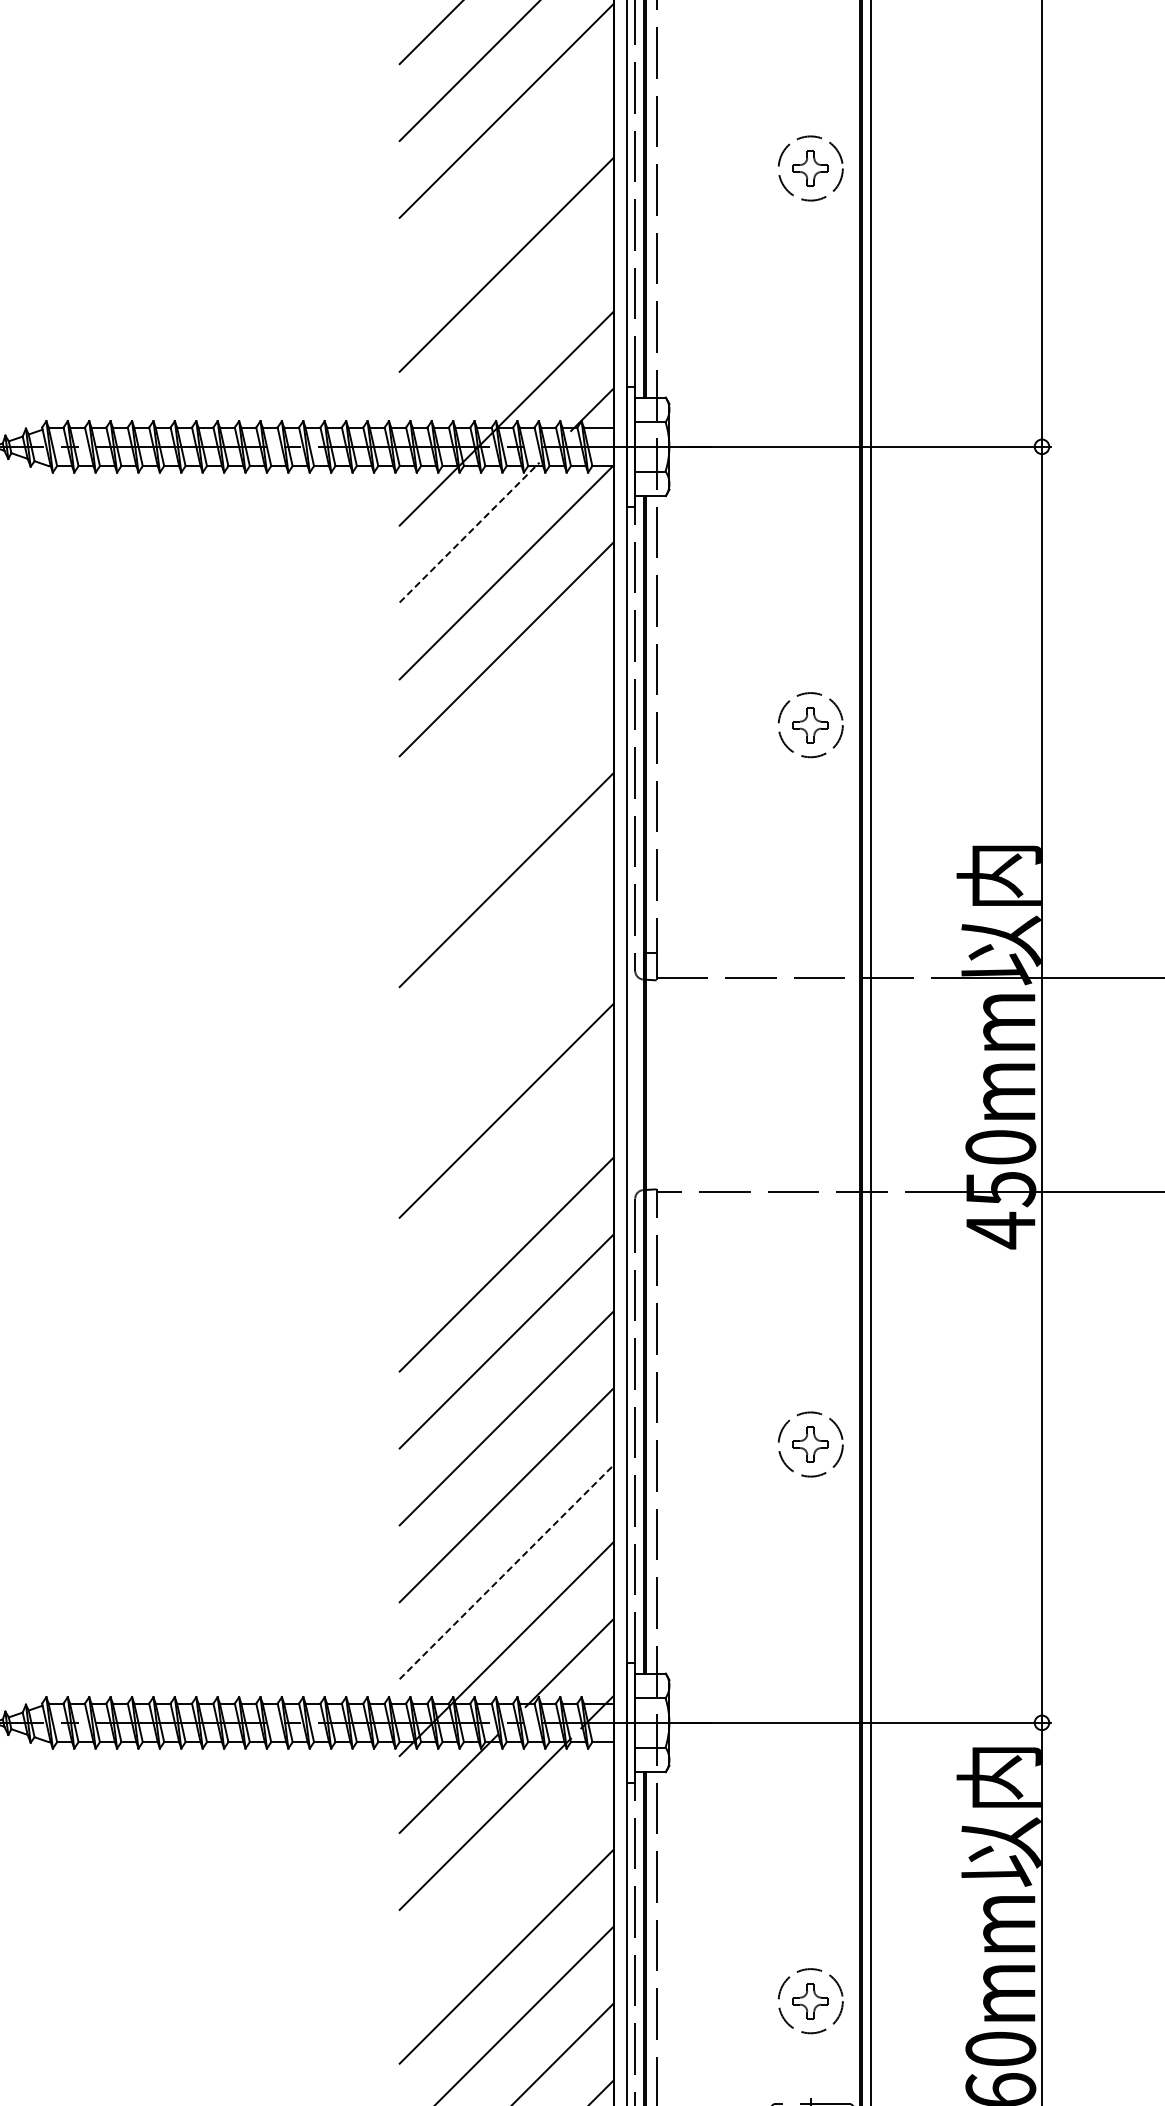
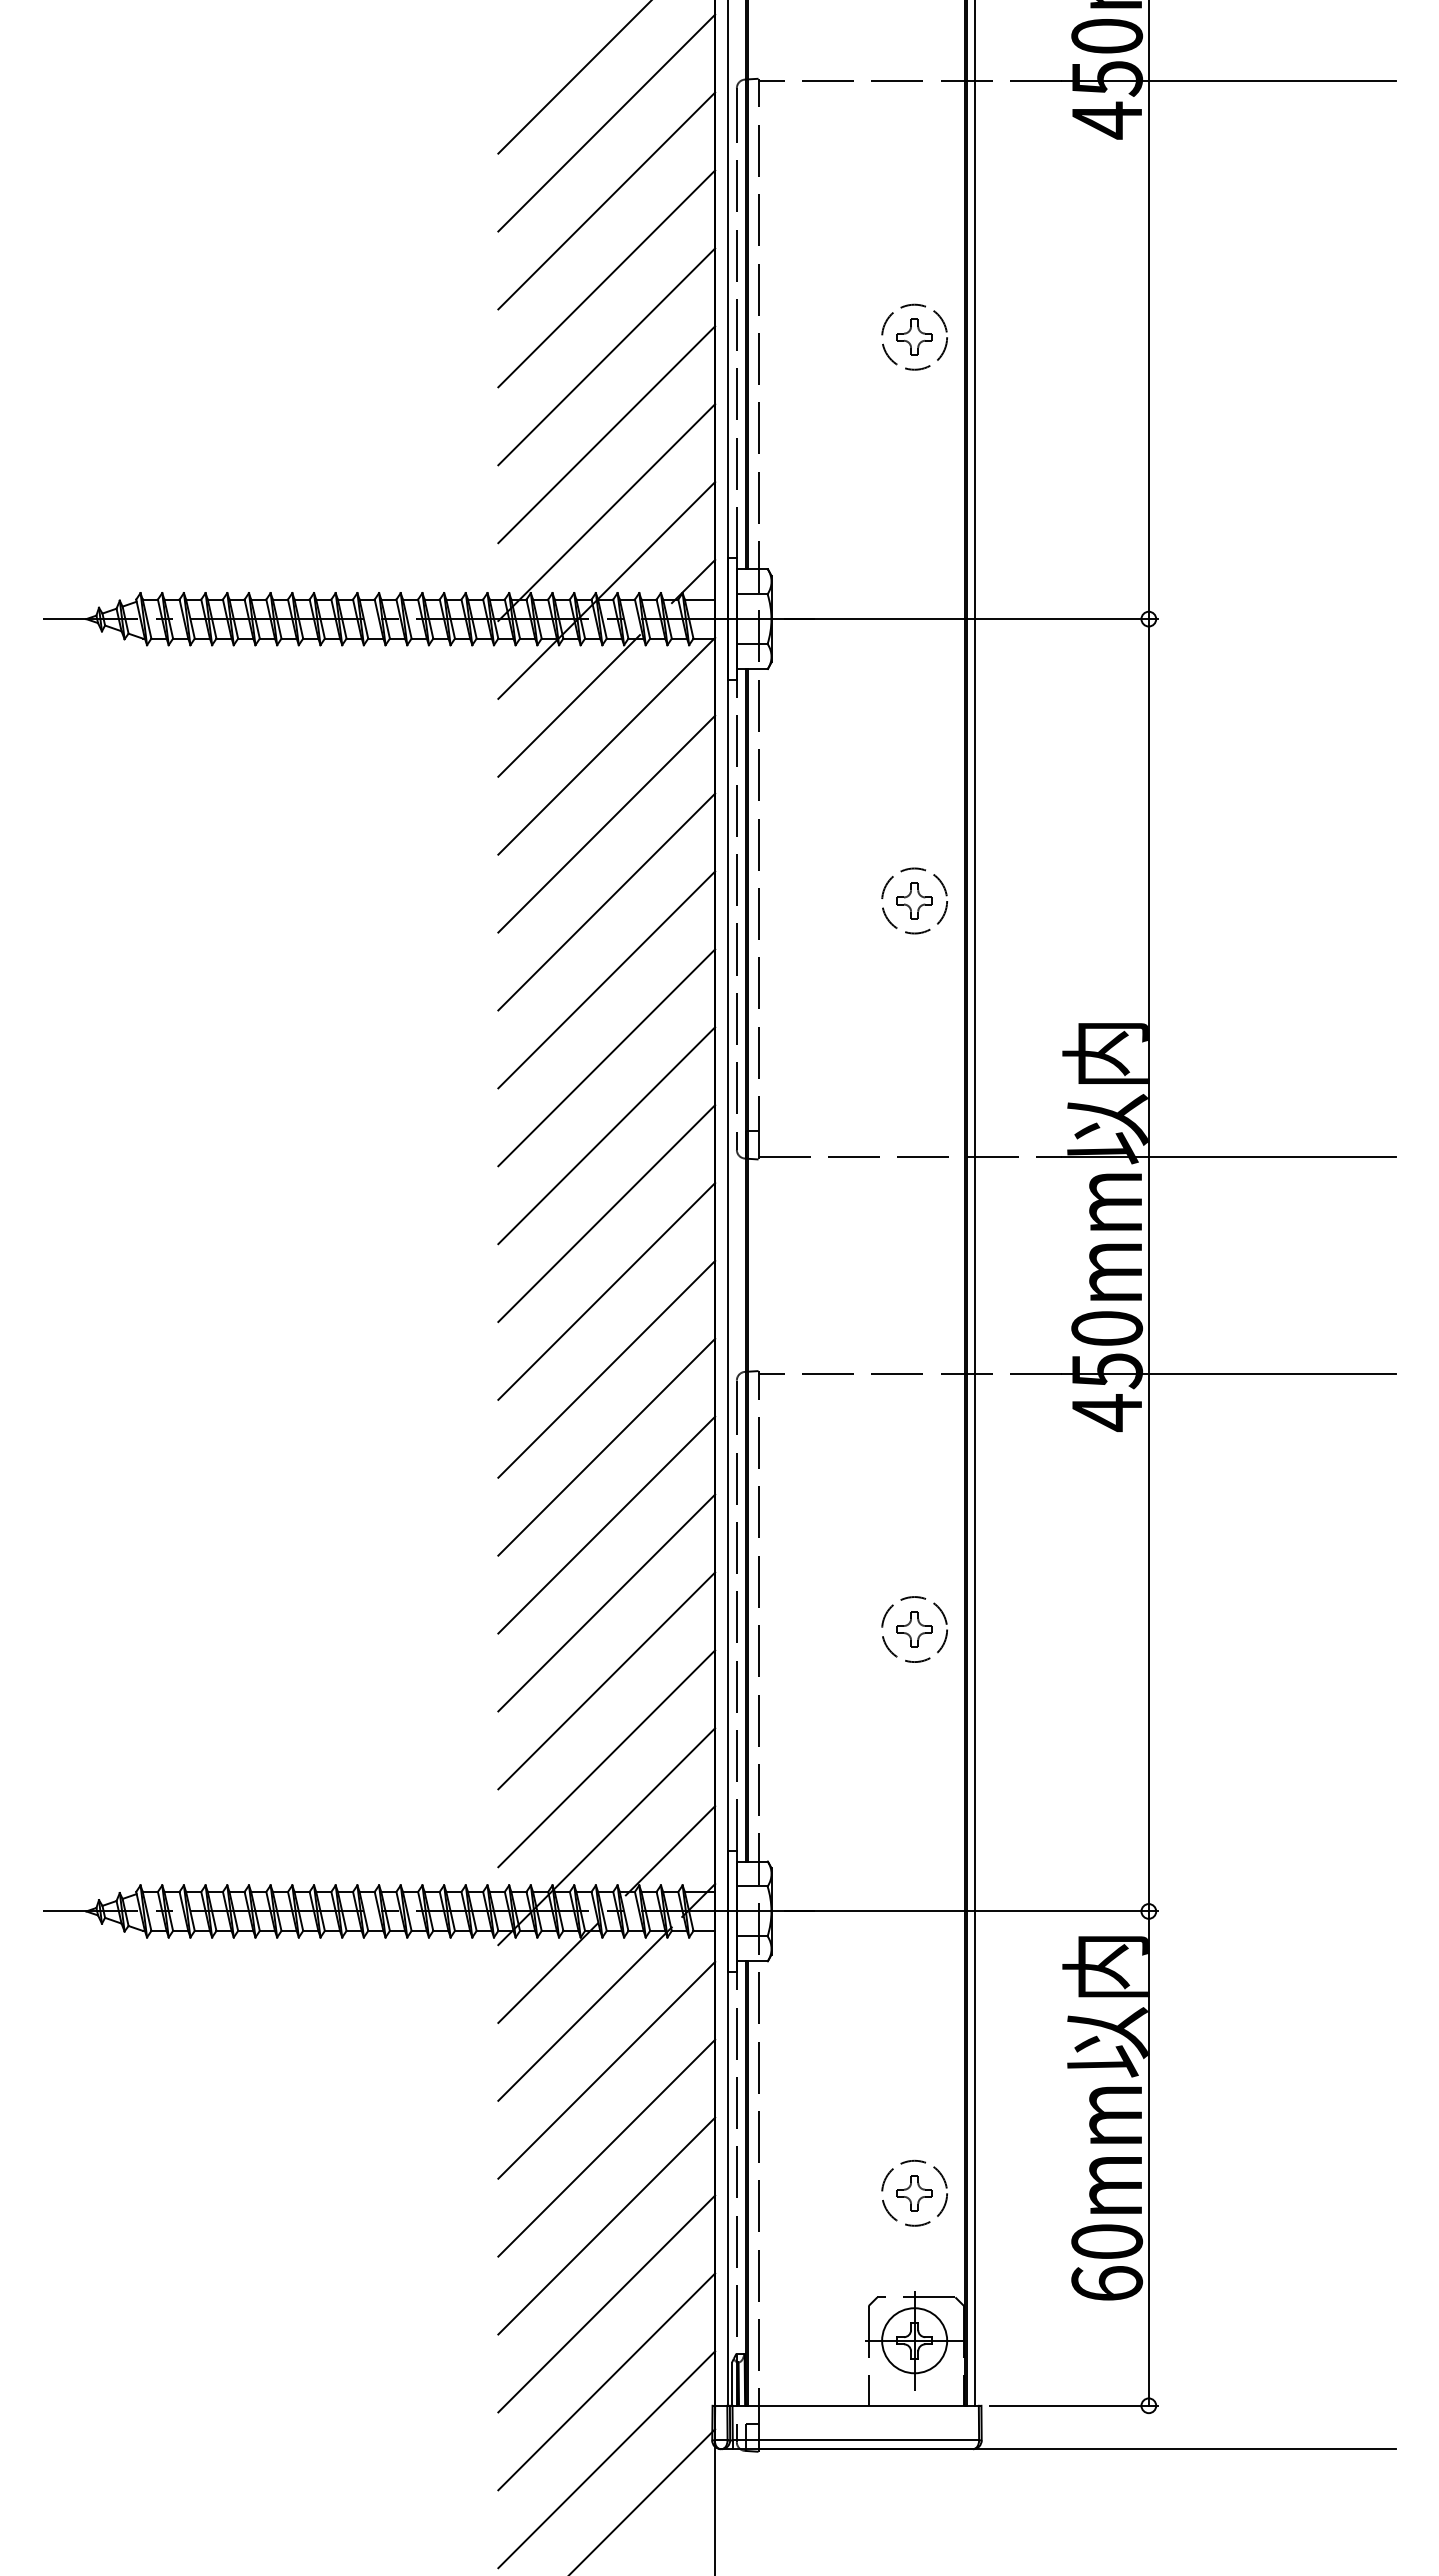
line: (506, 187) -> (606, 356), added
line: (506, 341) -> (606, 512), added
line: (469, 532) -> (569, 705), dashed -> solid
line: (506, 725) -> (606, 901), added
line: (506, 802) -> (606, 979), added
line: (506, 956) -> (606, 1135), added
line: (506, 1033) -> (606, 1213), added
line: (506, 1186) -> (606, 1368), added
line: (507, 1571) -> (607, 1758), dashed -> solid
line: (506, 1878) -> (606, 2069), added

